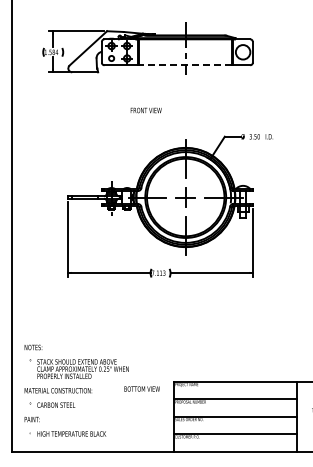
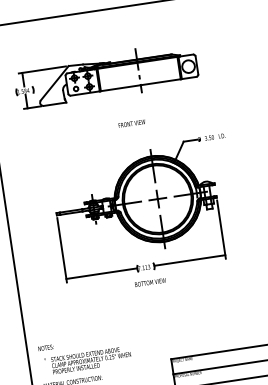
line: (185, 65) -> (140, 85), dashed -> solid
text: (145, 110) -> (131, 123), moved
text: (141, 388) -> (149, 282), moved

